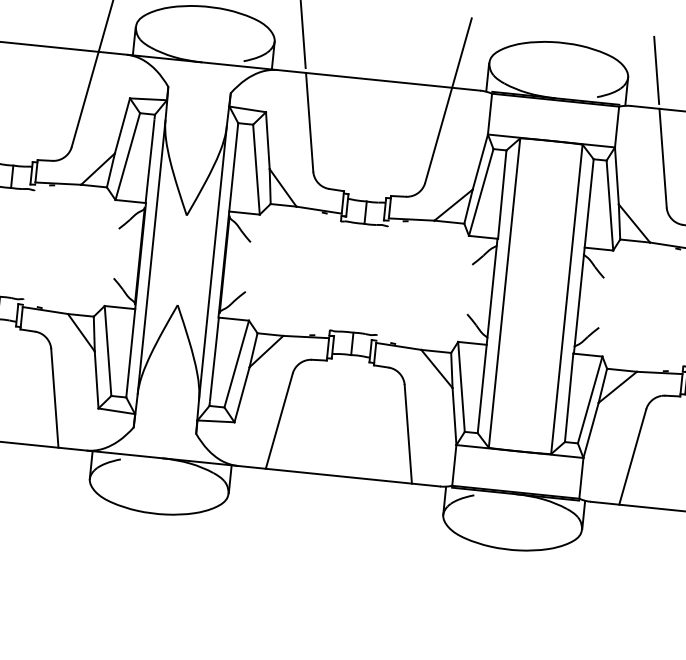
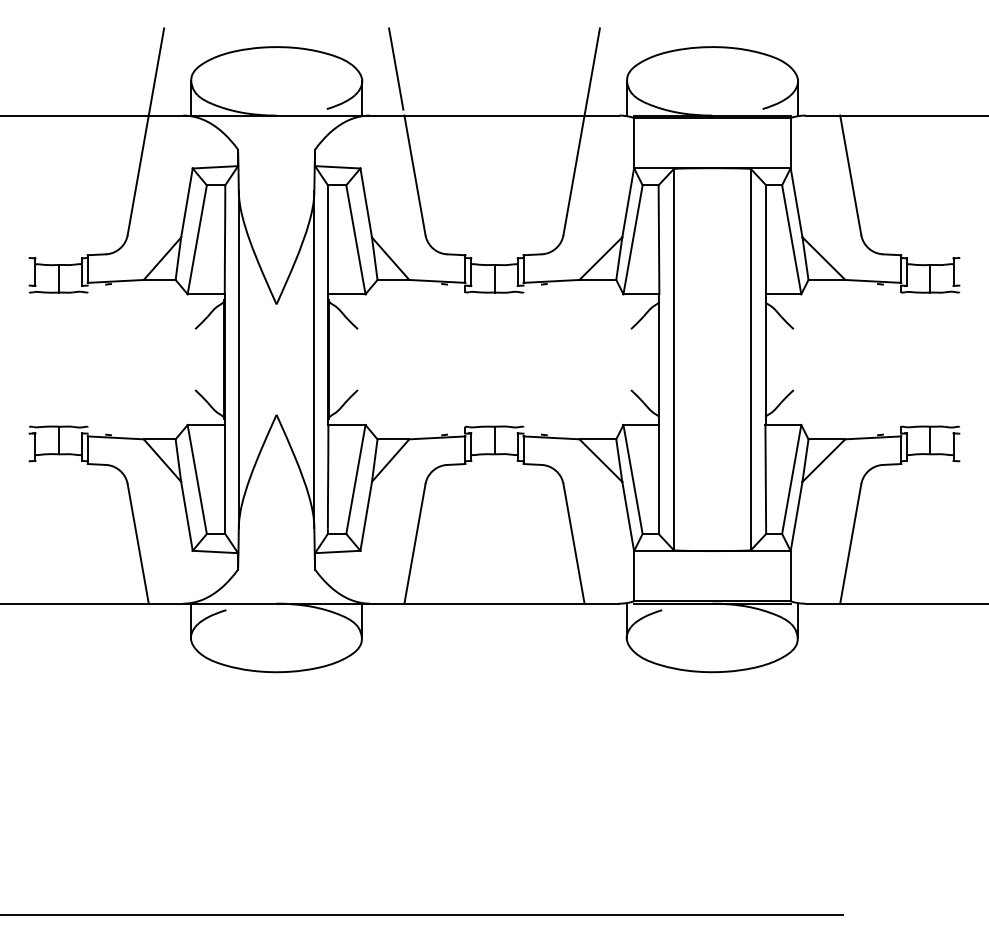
line: (656, 69) -> (831, 68), removed

